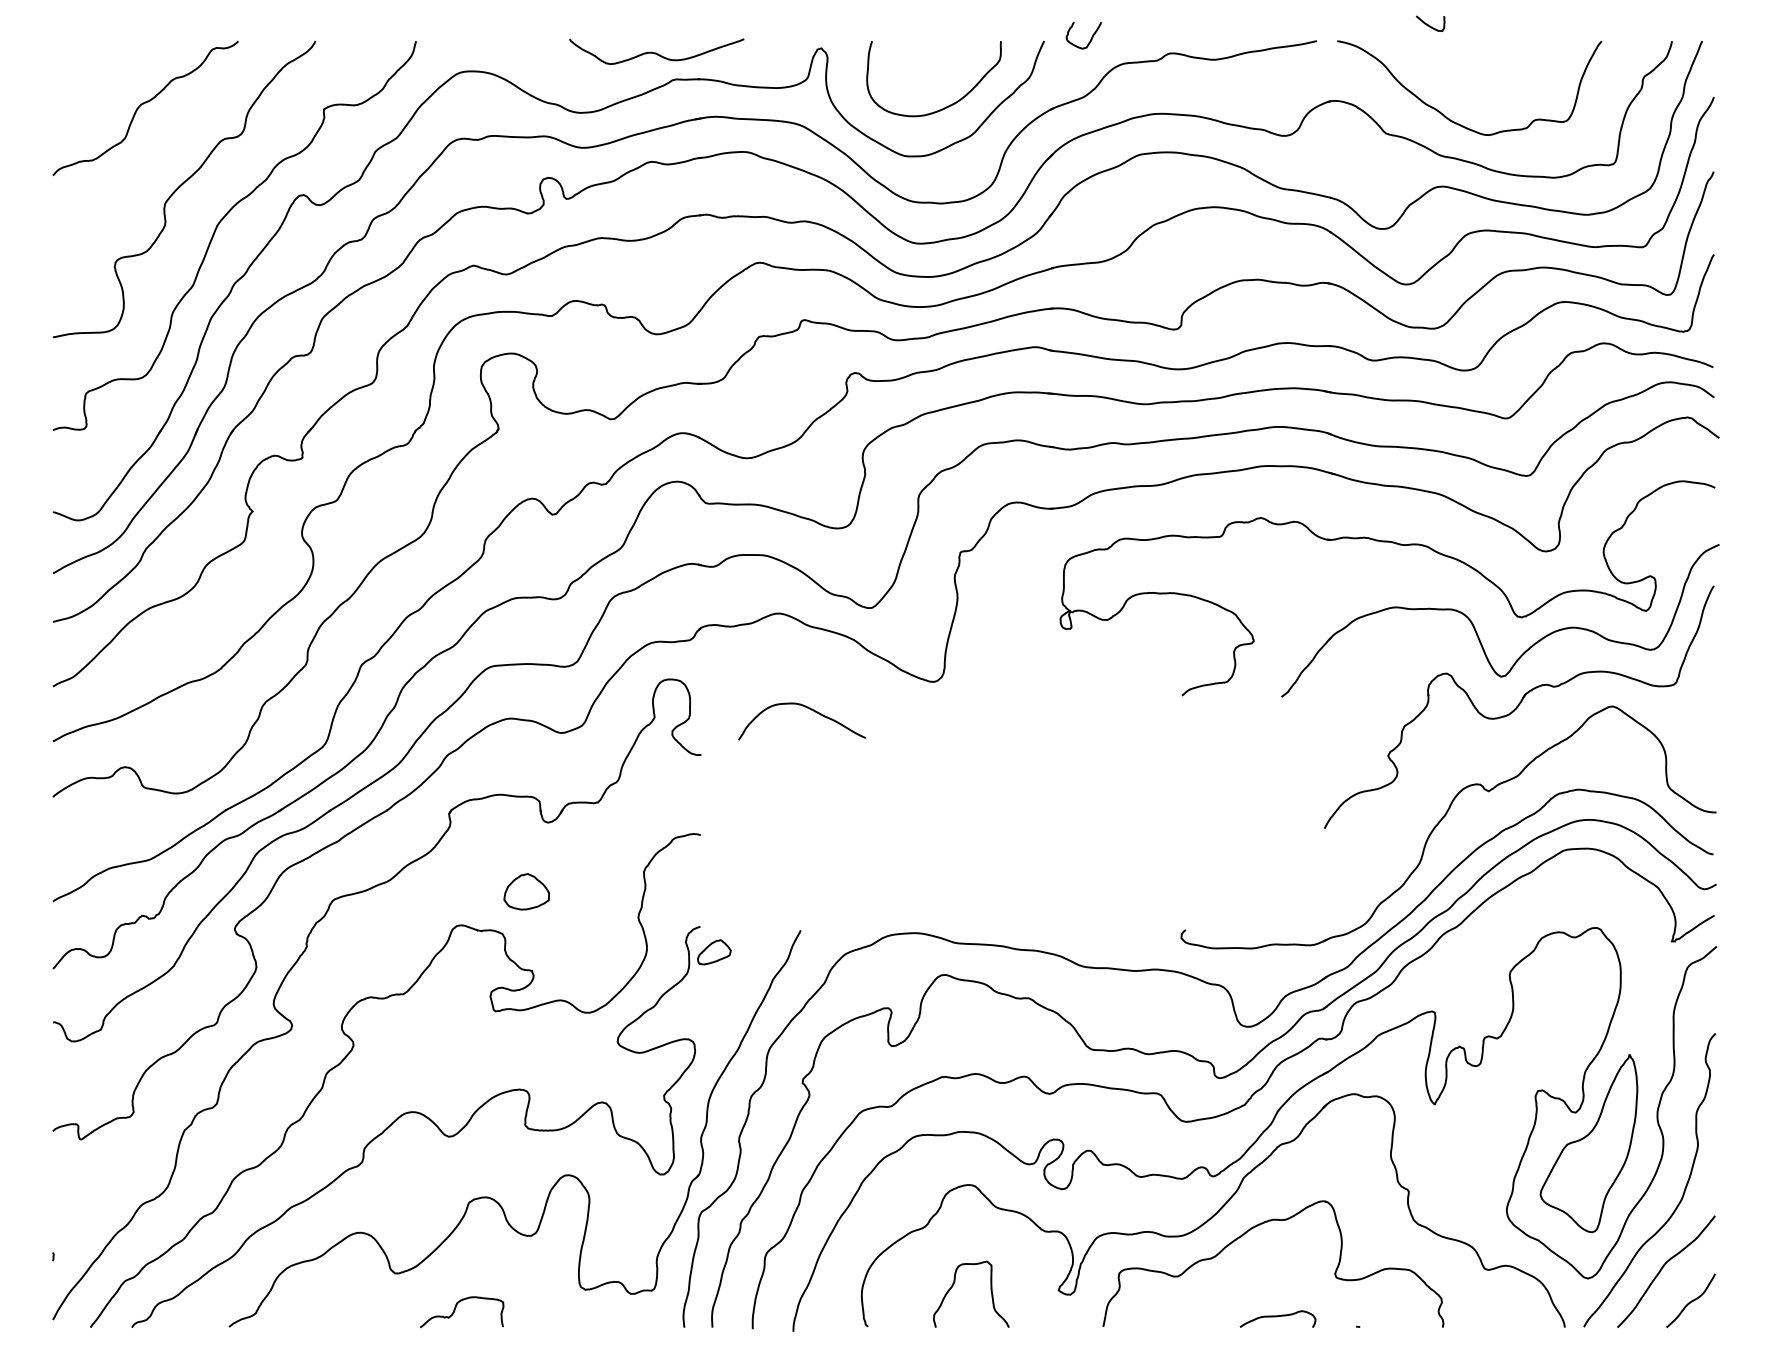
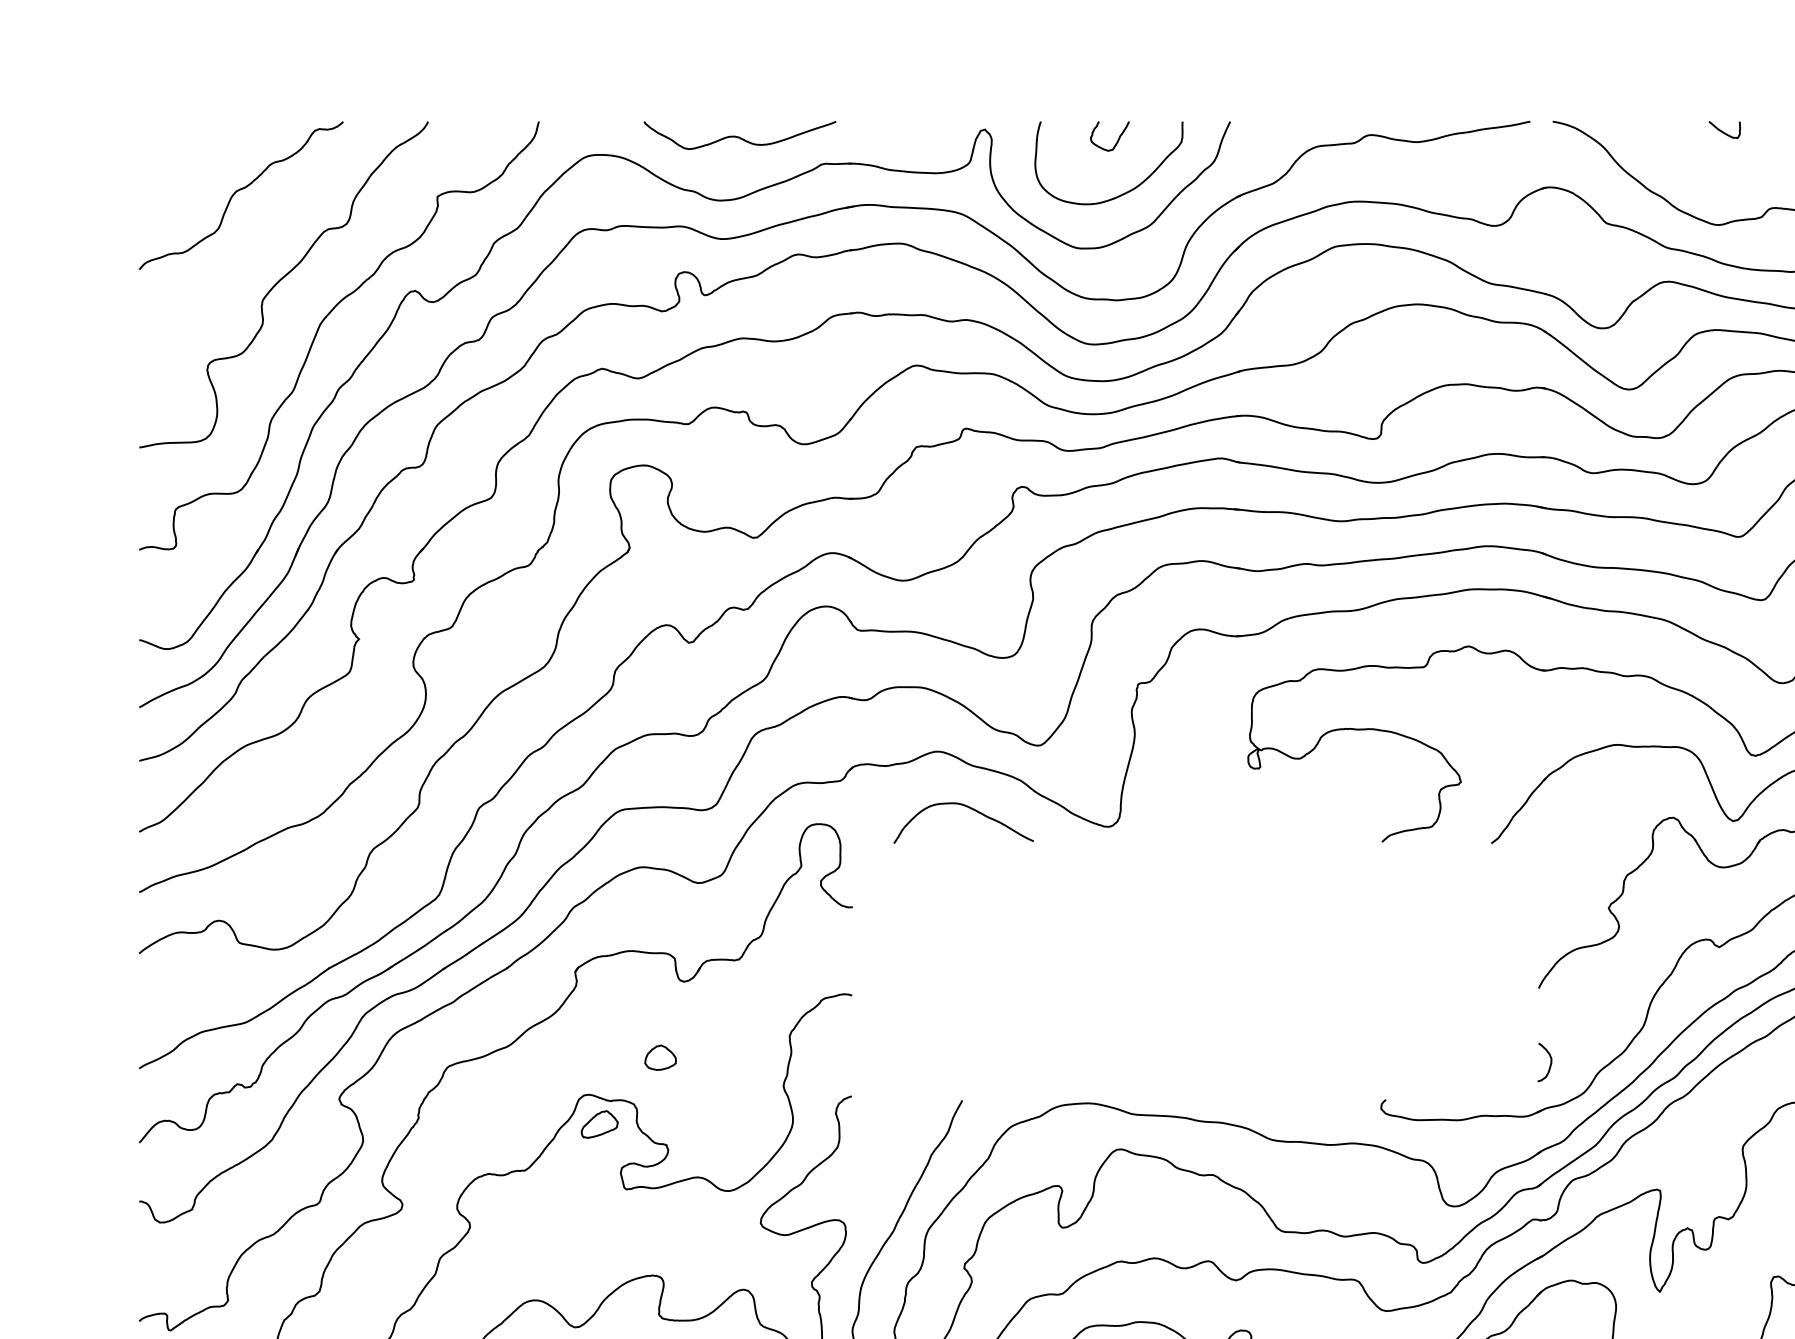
curve: (1430, 25) -> (1724, 131), moved
curve: (1090, 38) -> (1117, 139), moved
curve: (656, 52) -> (739, 136), moved
curve: (804, 707) -> (966, 807), moved
part: (526, 891) -> (660, 1057), size x0.62
curve: (1334, 897) -> (1549, 1064), added
part: (714, 952) -> (599, 1124), moved

